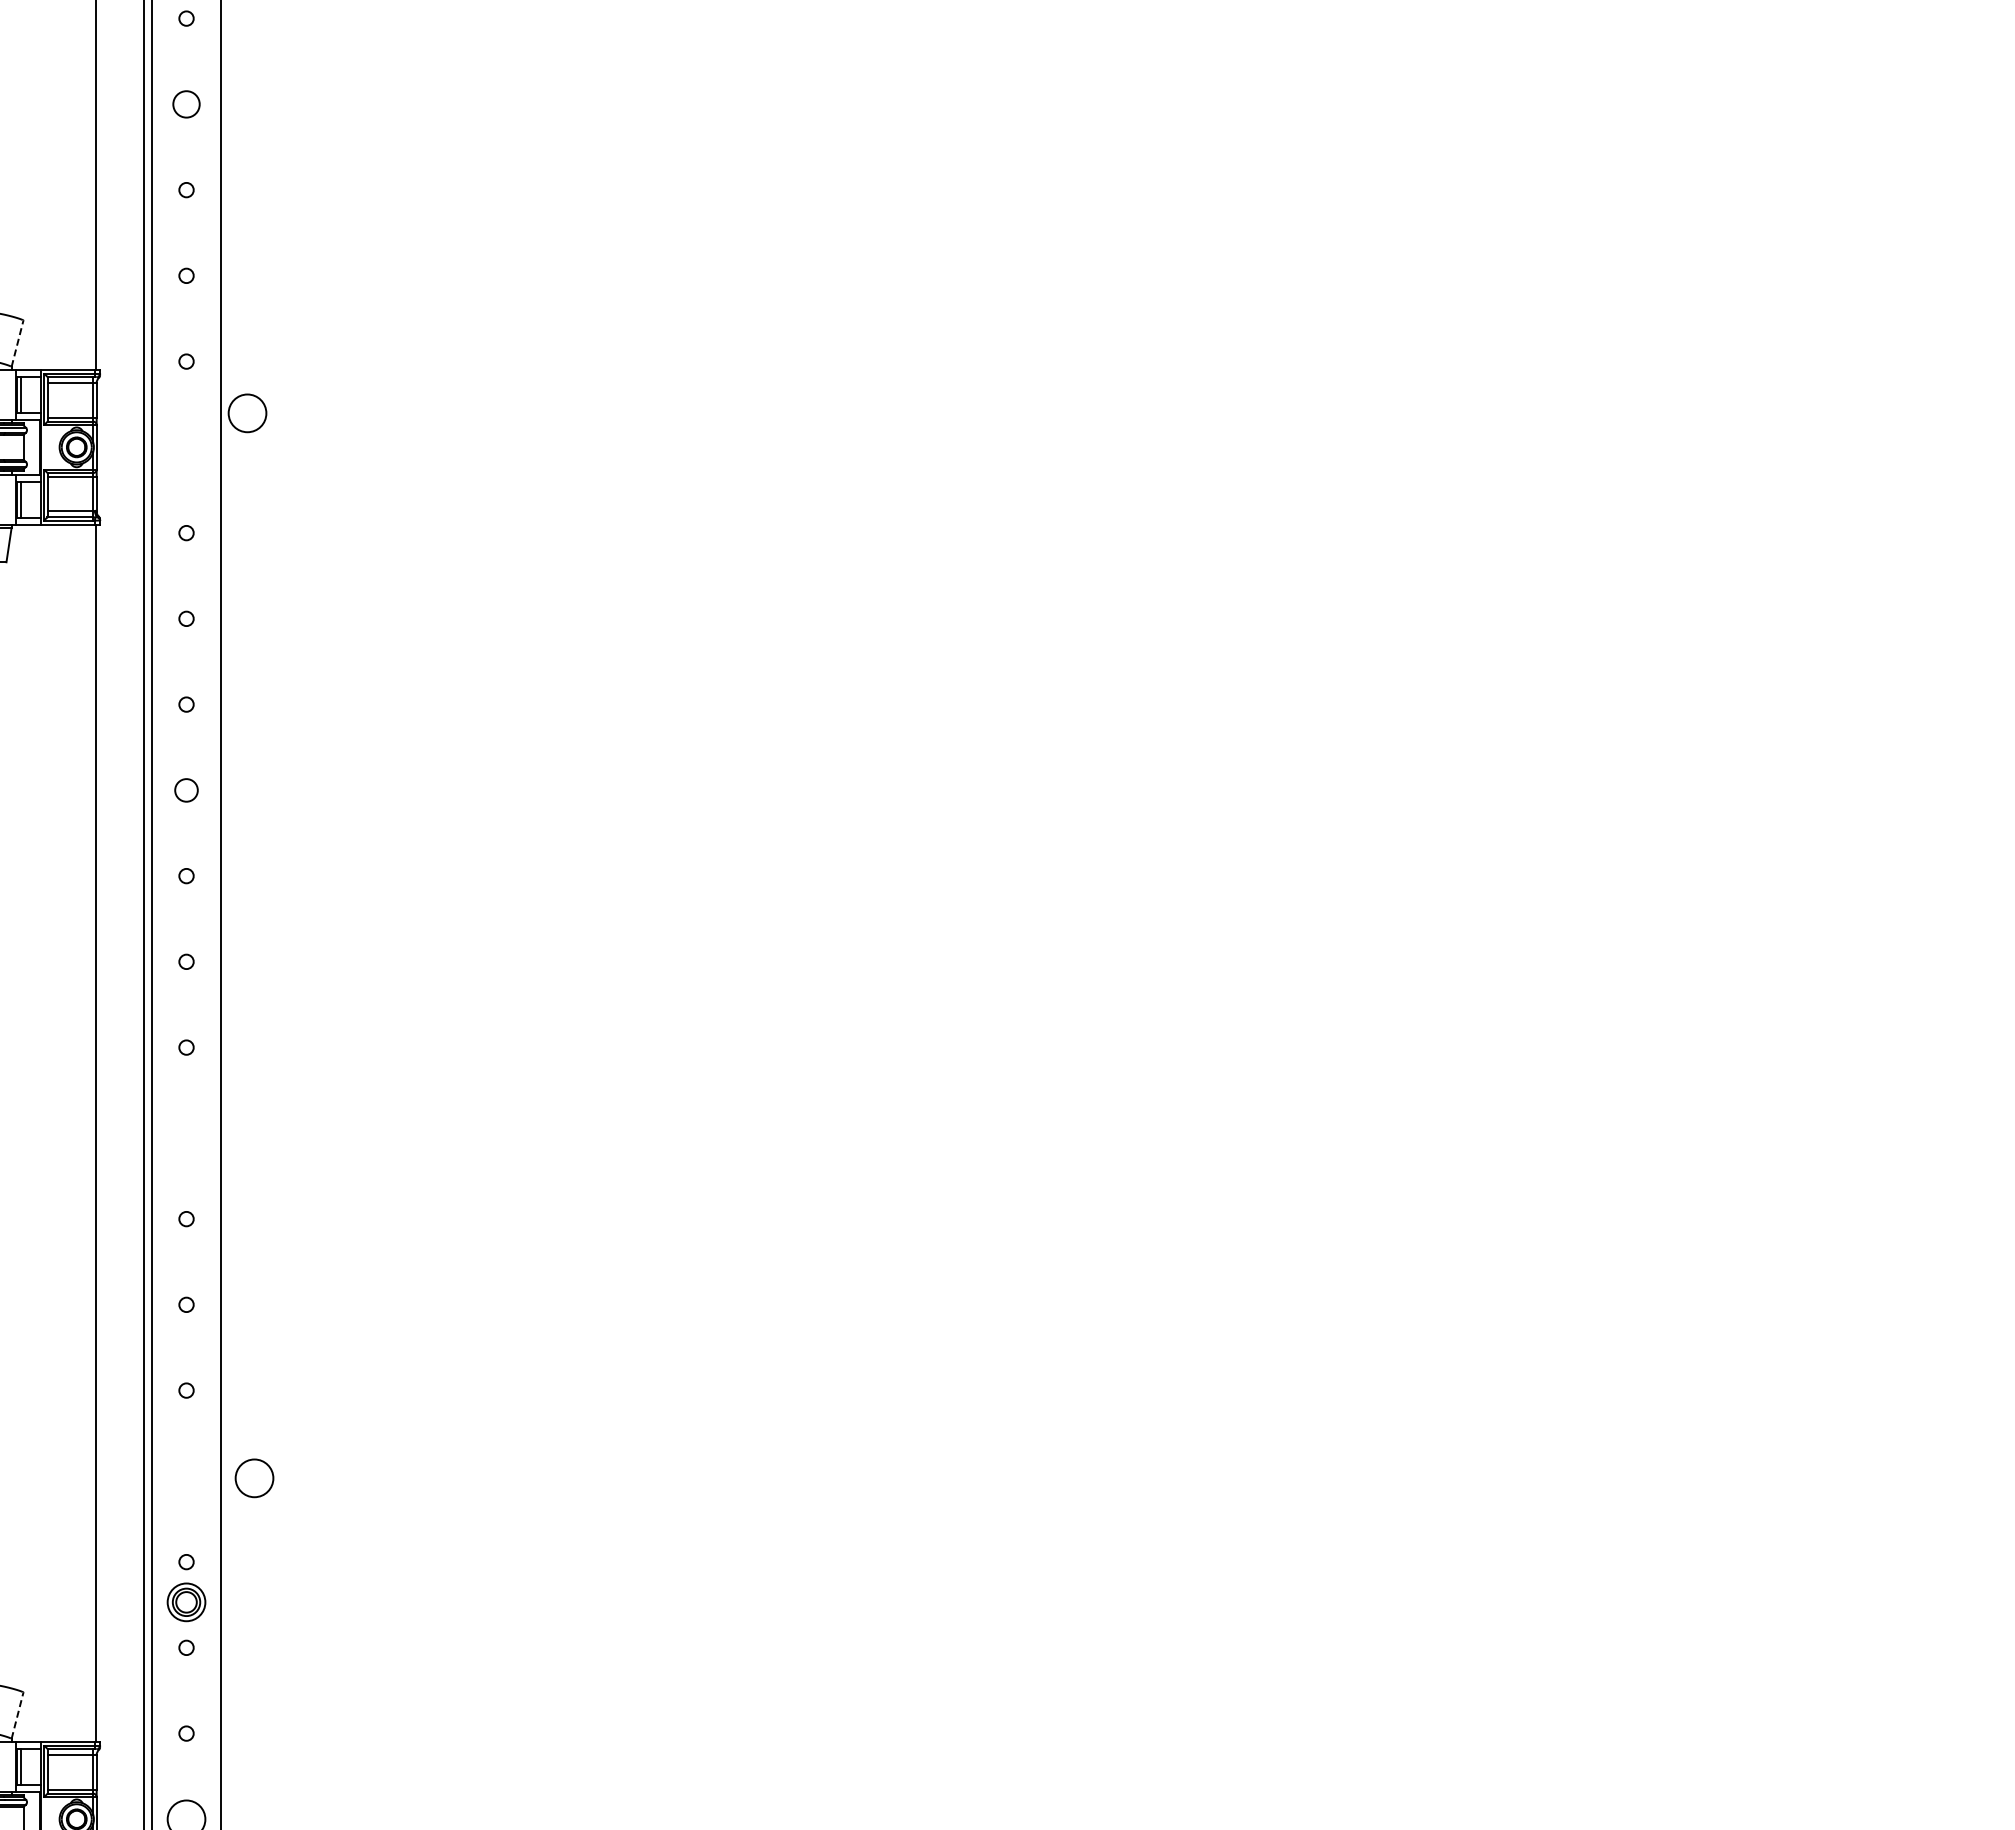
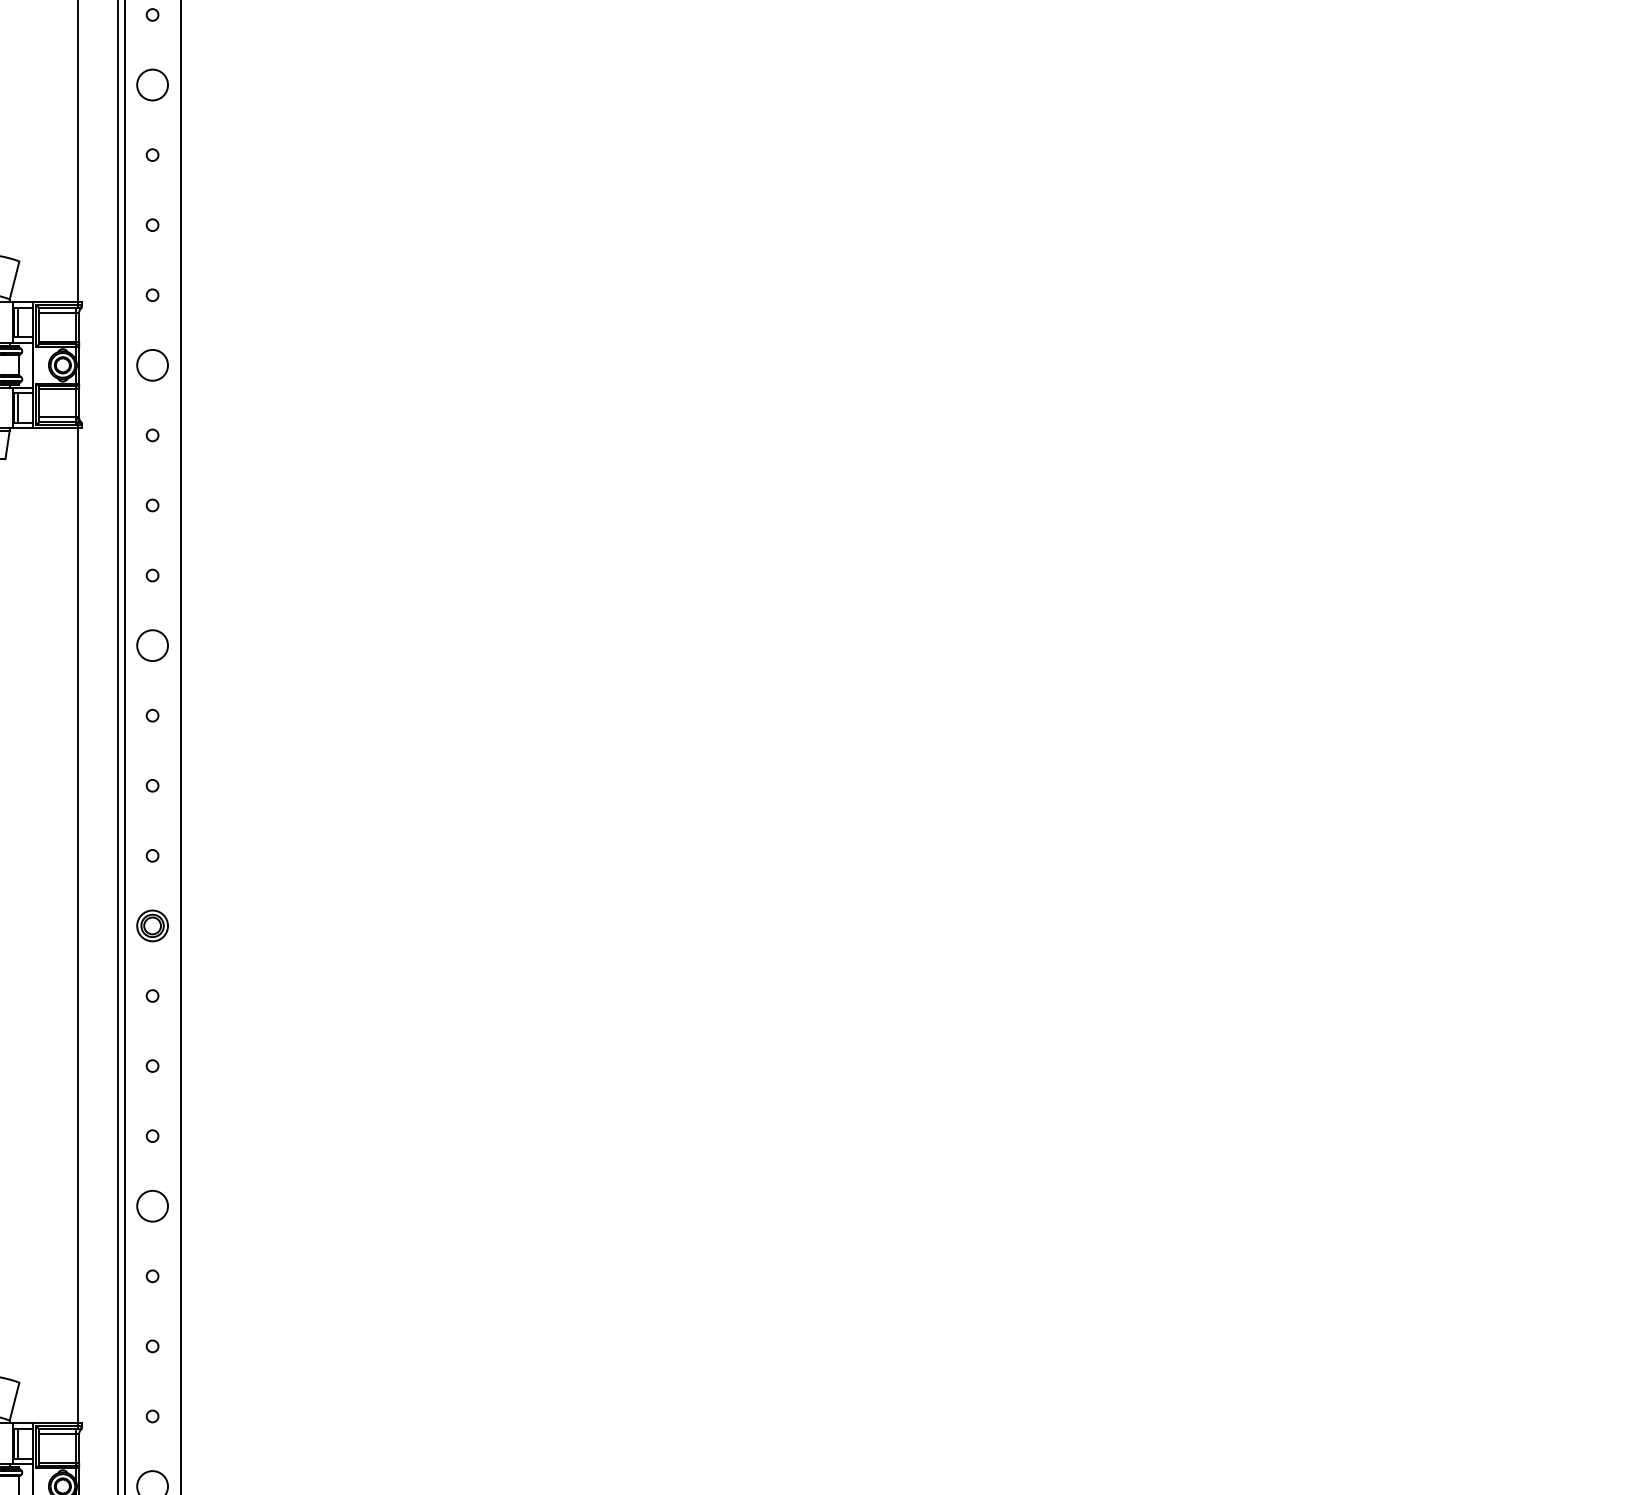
circle: (186, 104) -> (152, 85), size x1.43
line: (17, 343) -> (14, 280), dashed -> solid
circle: (247, 413) -> (152, 365), moved
circle: (186, 790) -> (152, 645), size x1.67
circle: (254, 1478) -> (152, 1206), moved
part: (186, 1602) -> (152, 926), moved
line: (17, 1715) -> (14, 1401), dashed -> solid

